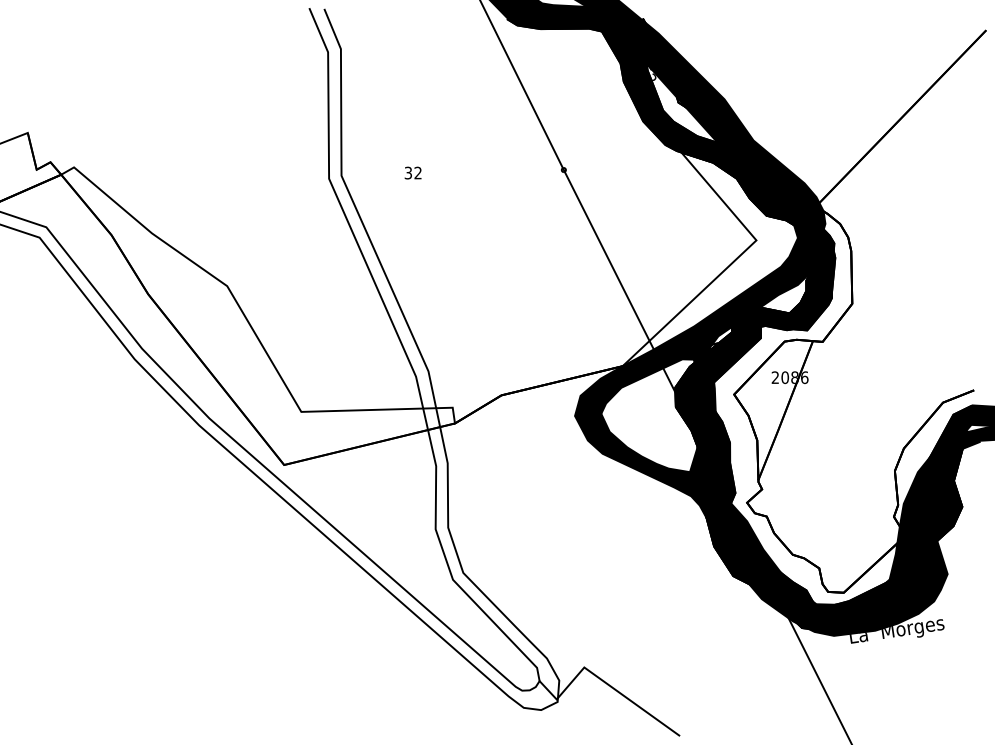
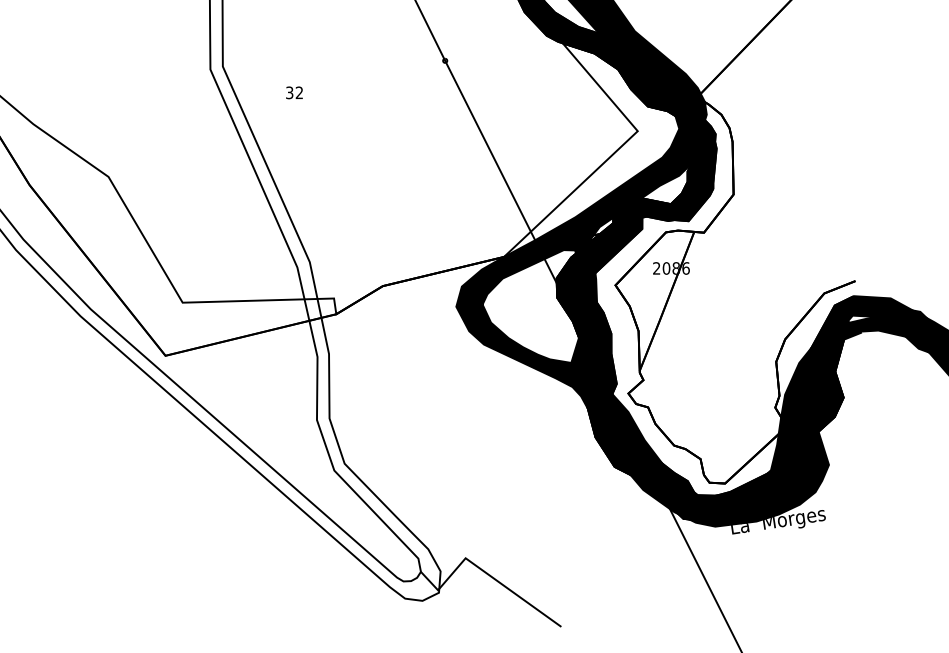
text: (412, 172) -> (293, 92), moved

